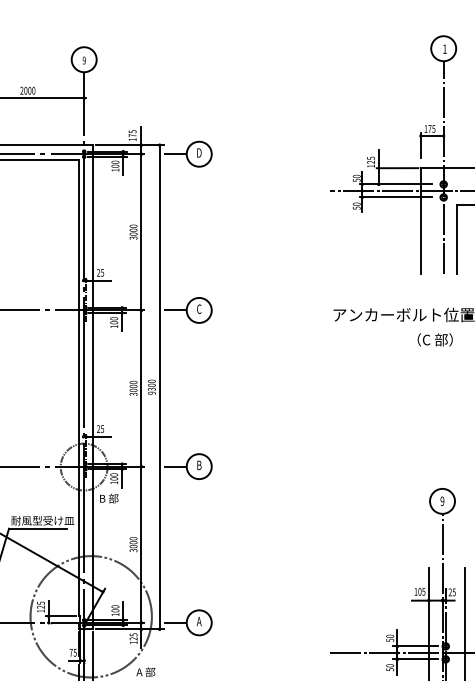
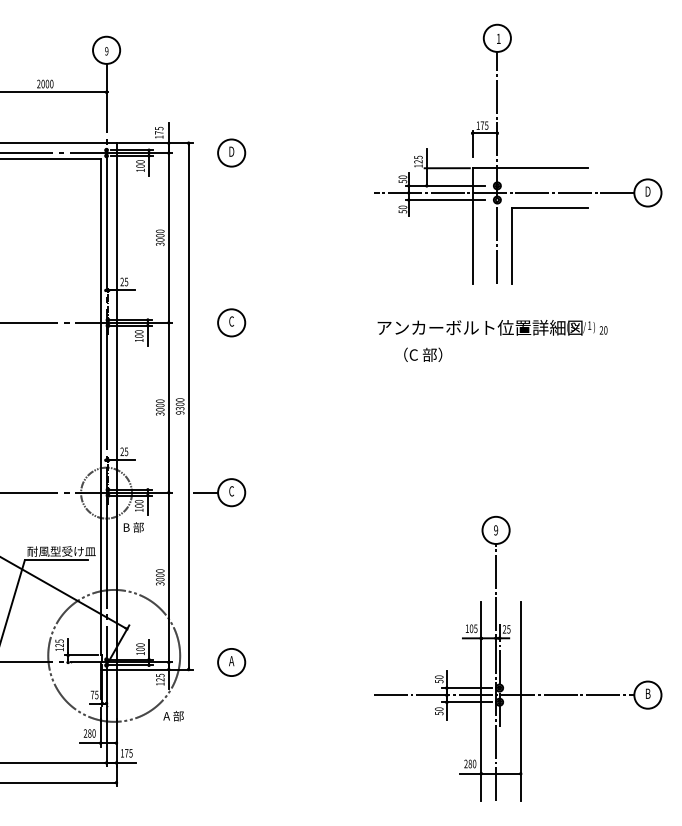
line: (175, 154) -> (205, 153), removed
line: (175, 310) -> (205, 322), removed
text: (435, 339) -> (423, 354), moved
text: (199, 465) -> (231, 491), B -> C
line: (175, 622) -> (205, 662), removed

